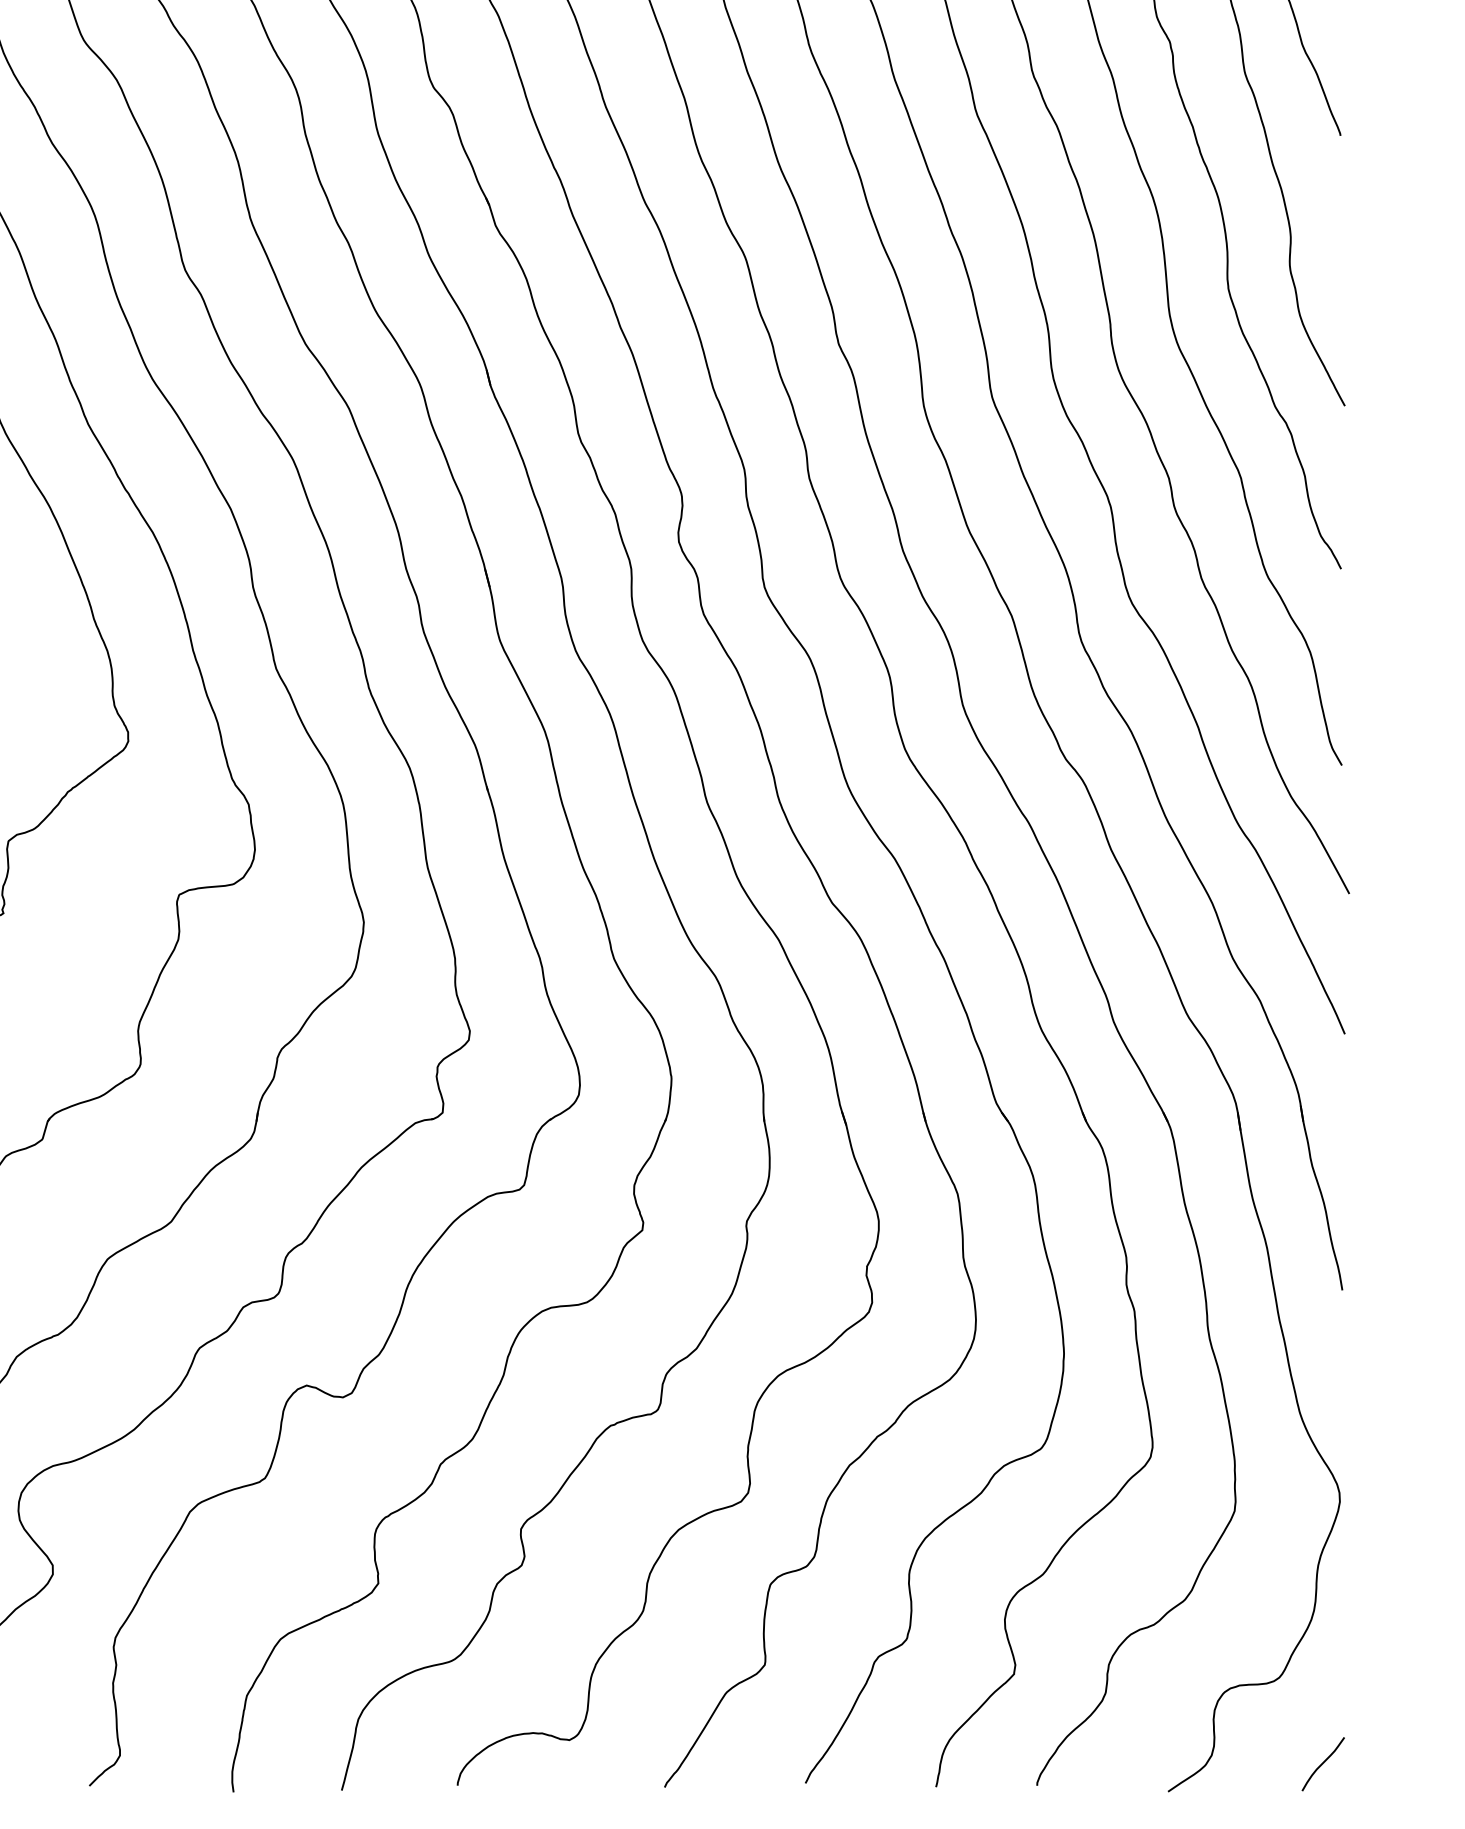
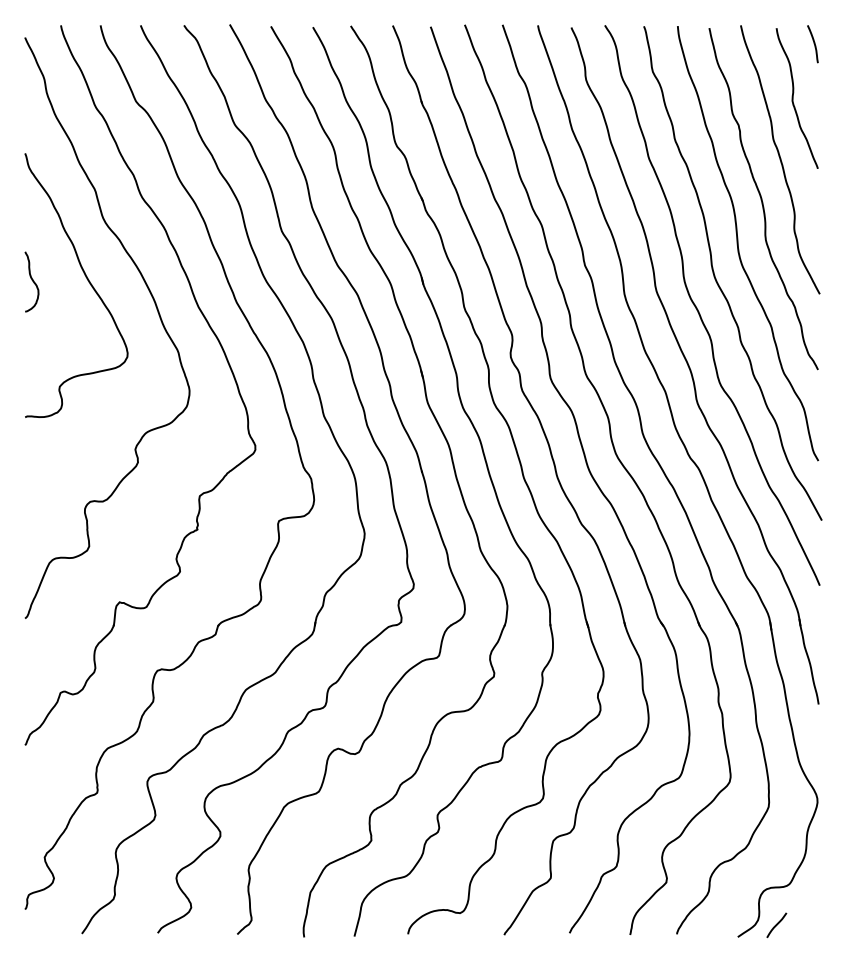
line: (1322, 1762) -> (776, 924), moved

